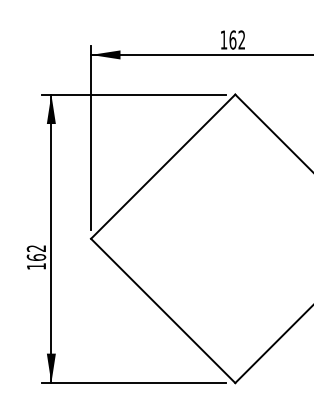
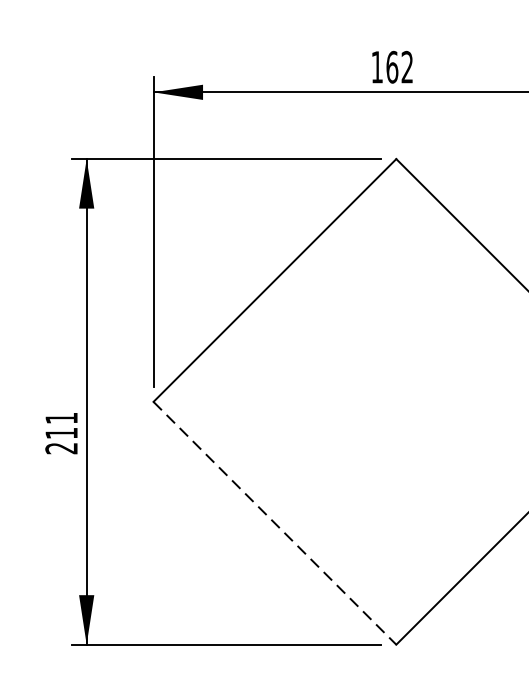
text: (36, 257) -> (61, 433), 162 -> 211
line: (163, 310) -> (275, 522), solid -> dashed

